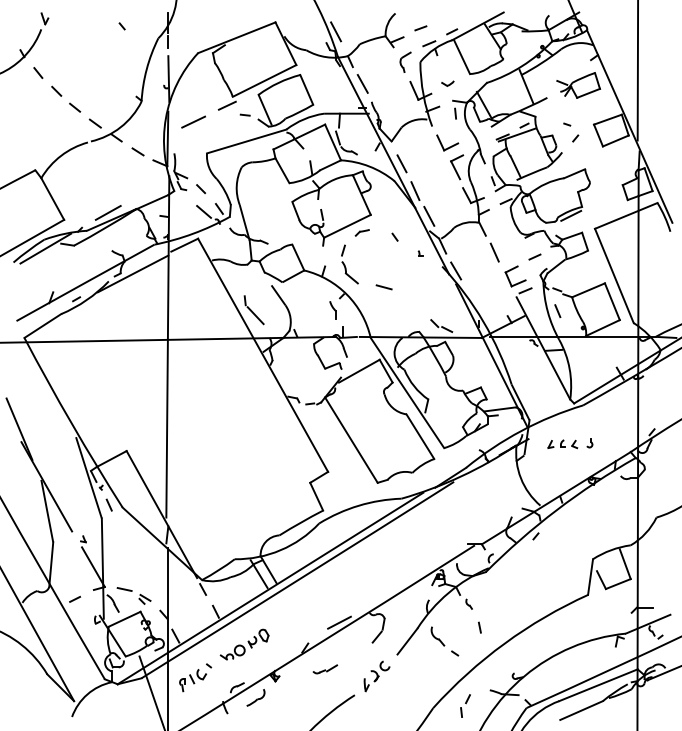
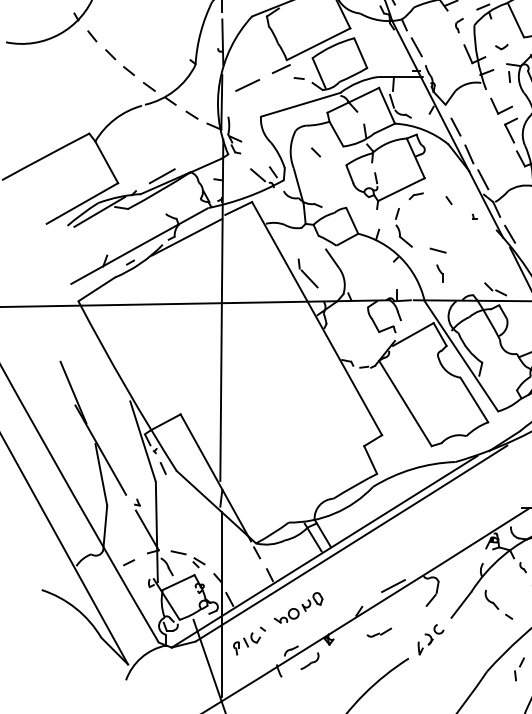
part: (405, 61) -> (459, 24), size x0.7
line: (201, 189) -> (316, 152), moved
part: (332, 310) -> (439, 273), moved

